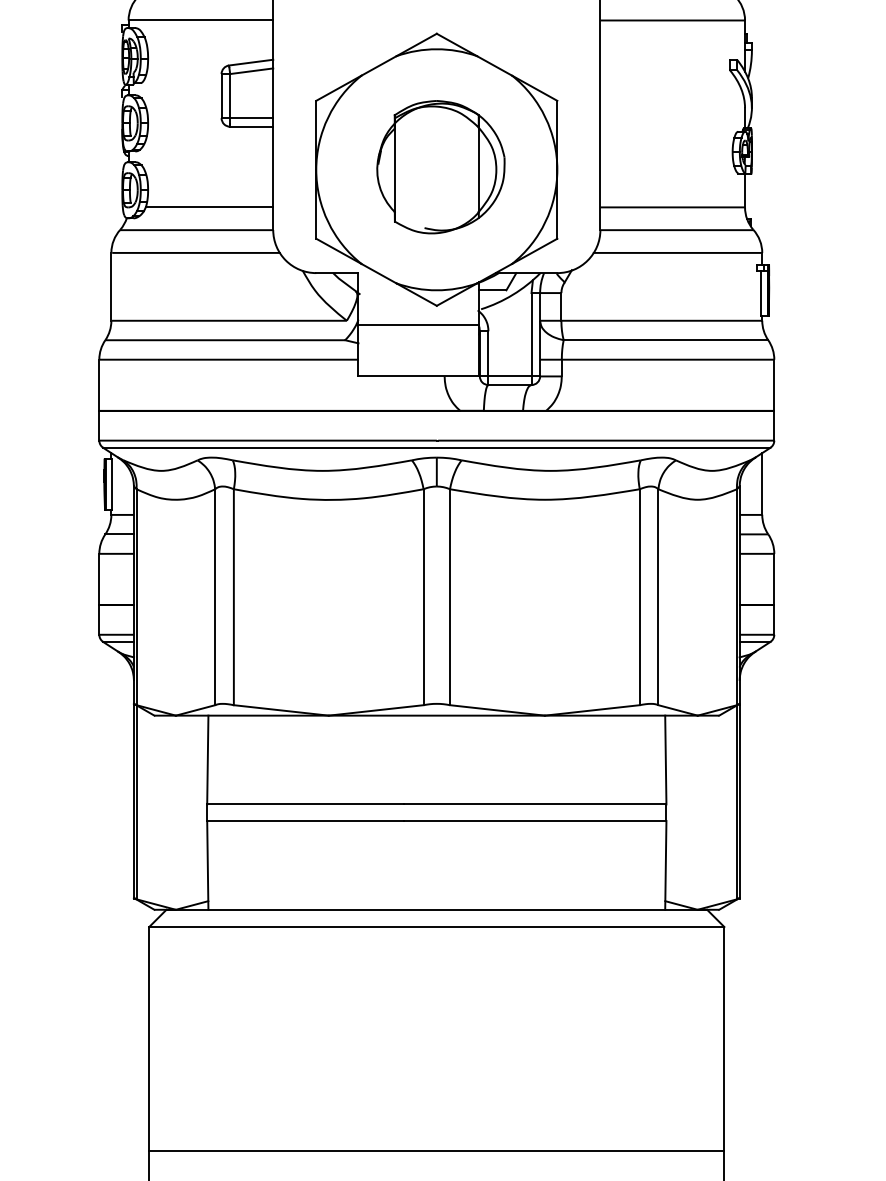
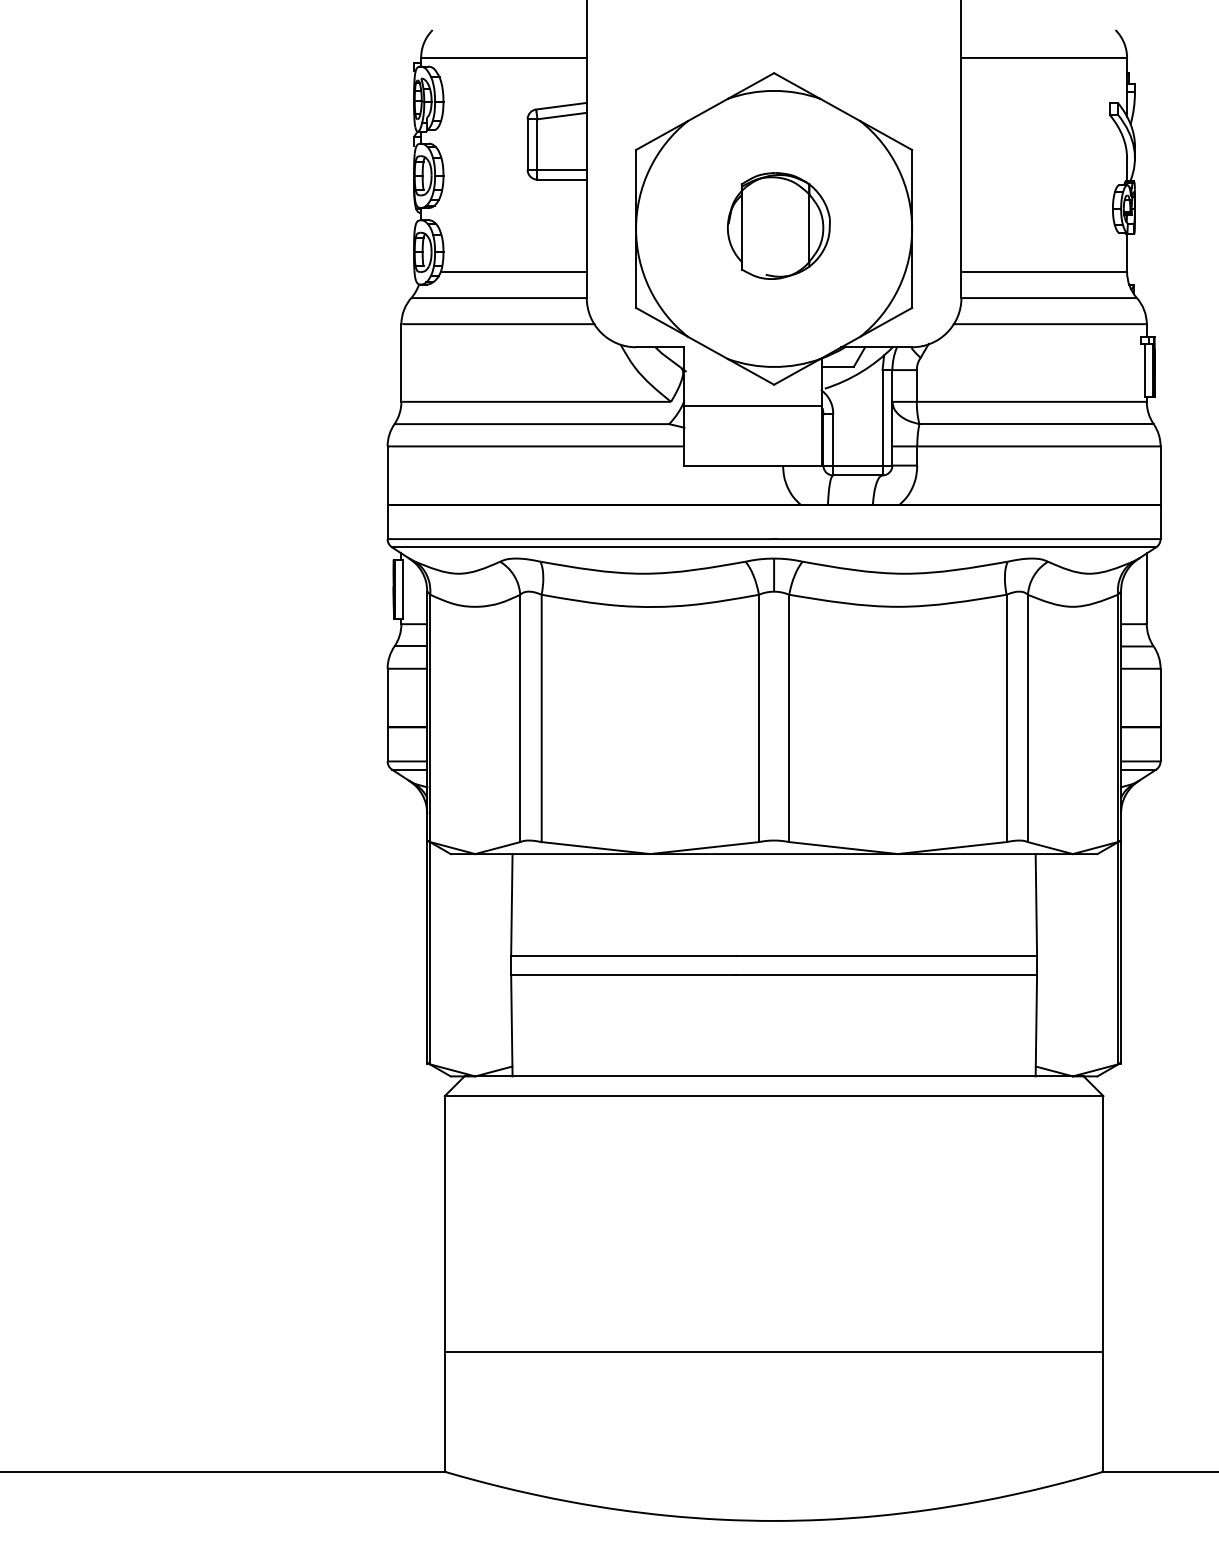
part: (440, 166) -> (778, 225), size x0.7

